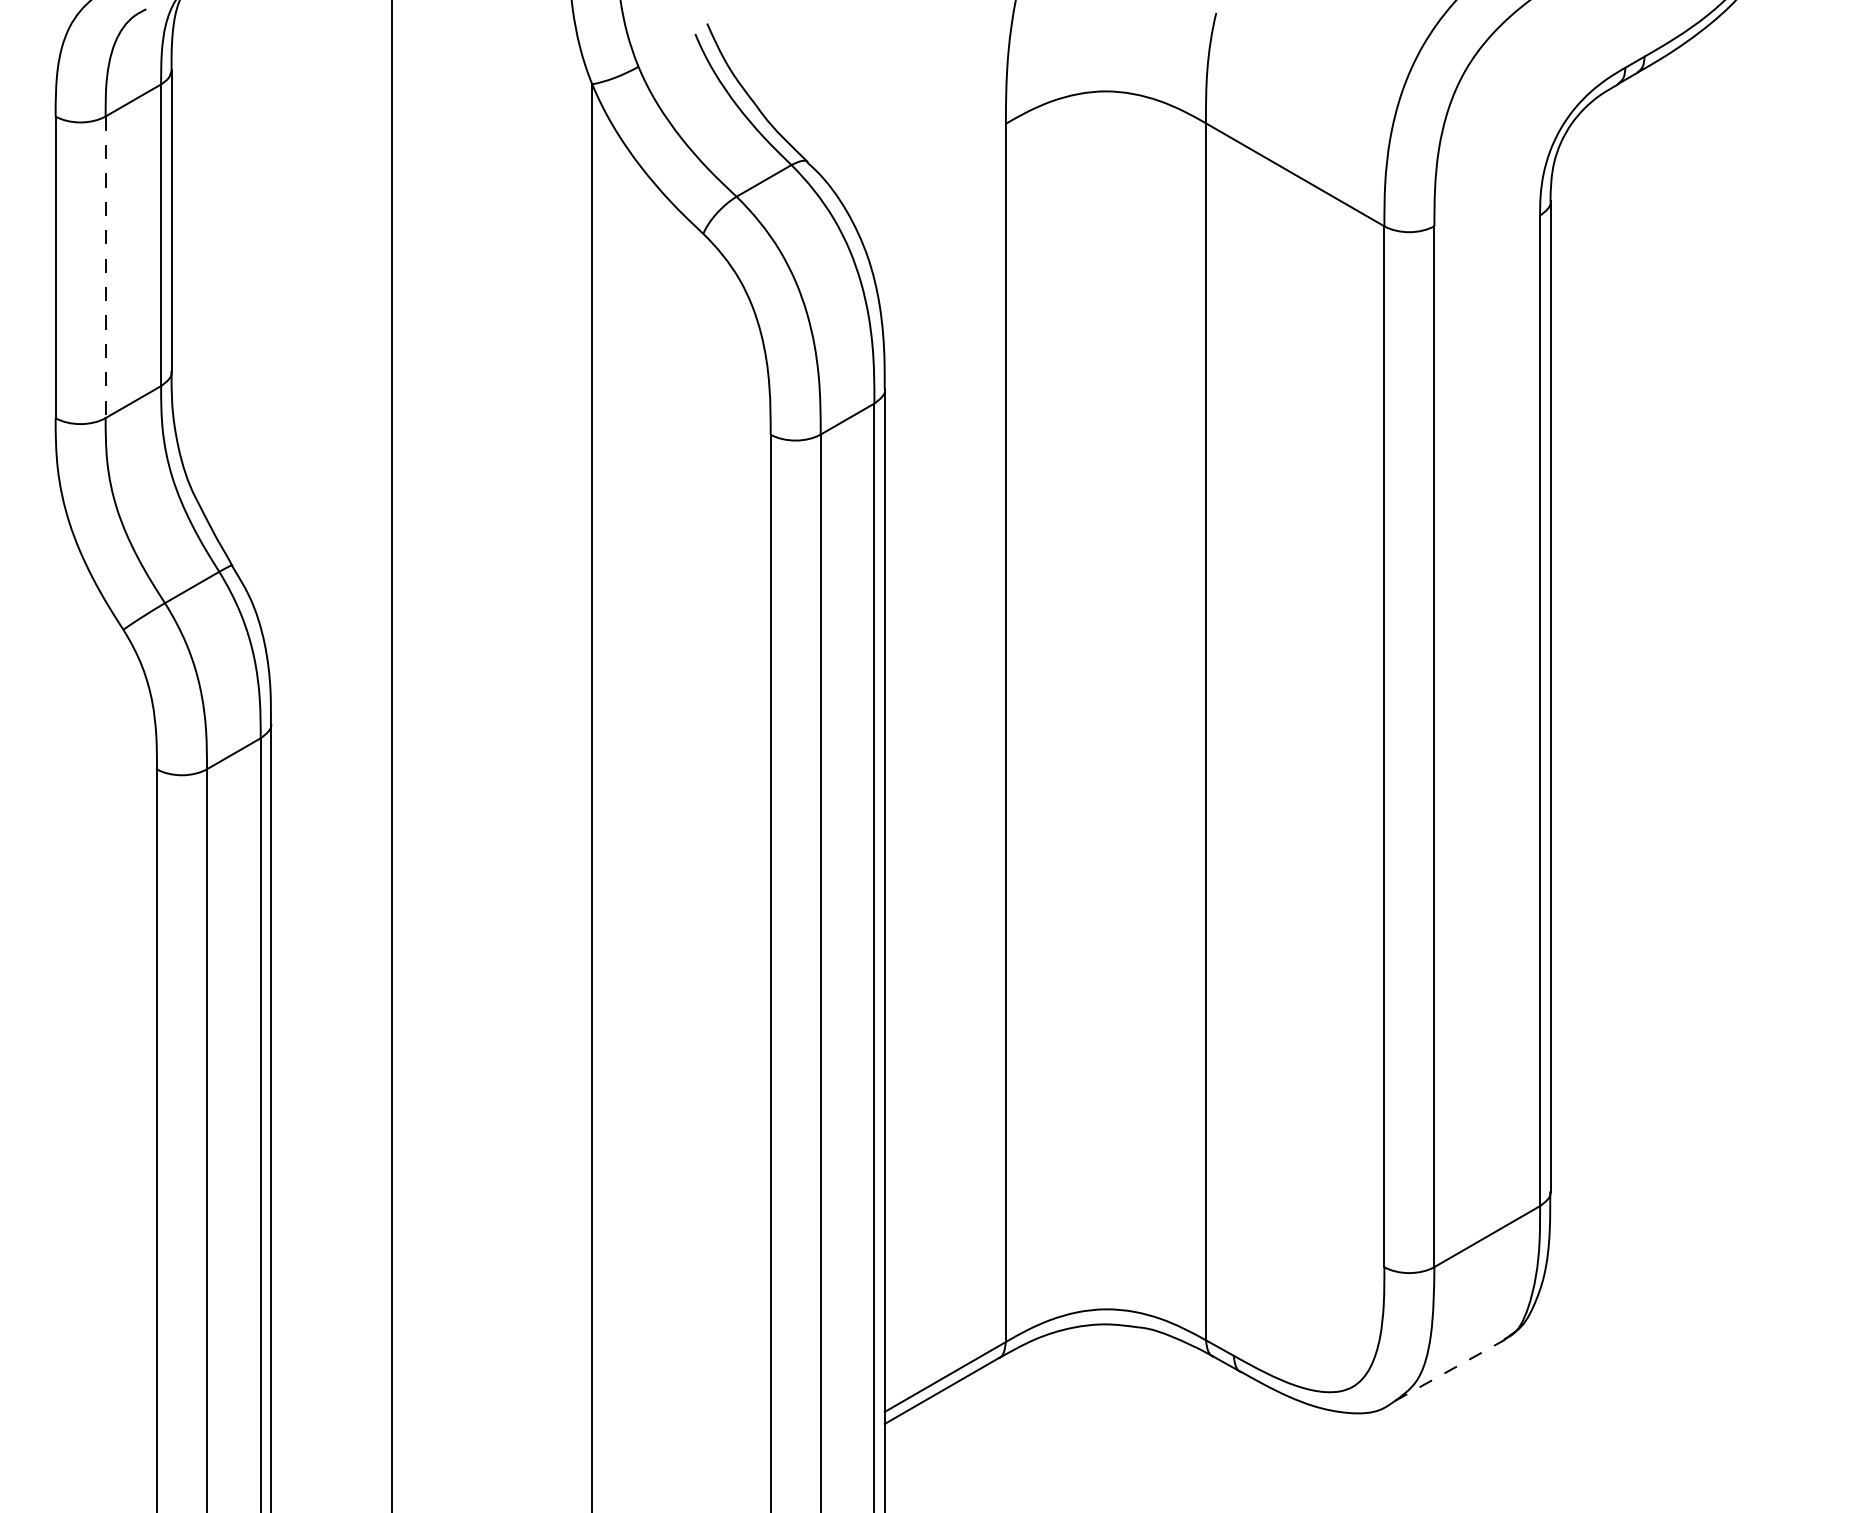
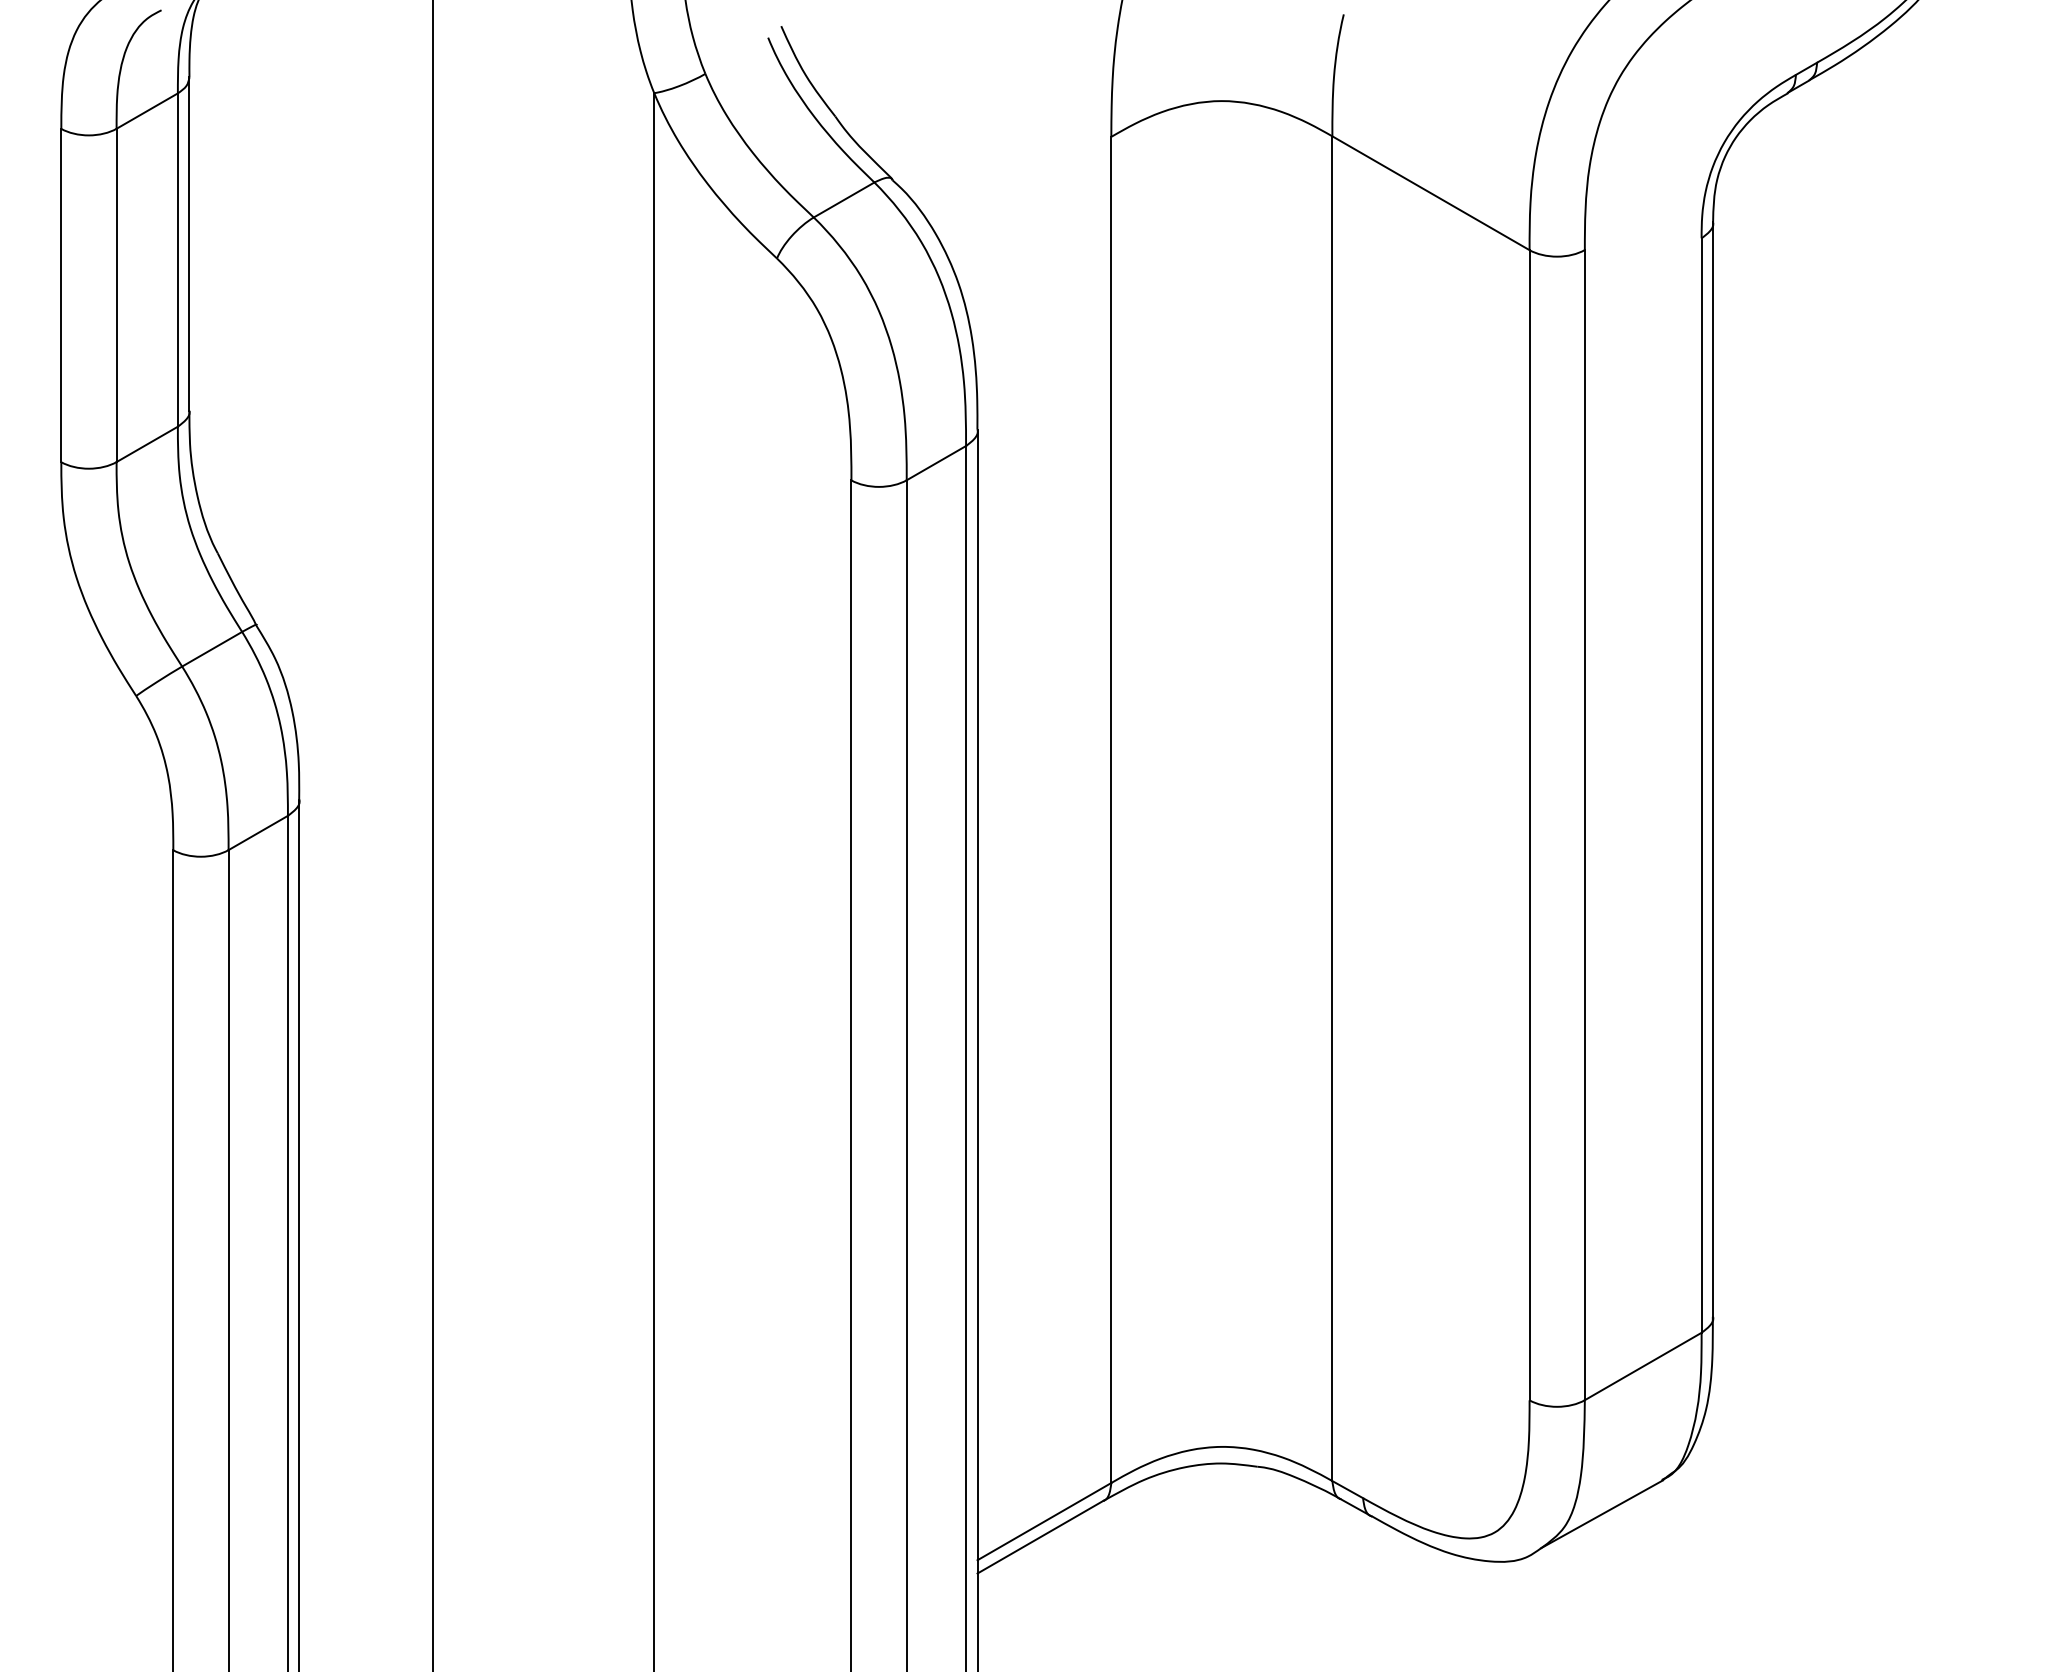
line: (105, 267) -> (116, 295), dashed -> solid
line: (1449, 1370) -> (1601, 1514), dashed -> solid

